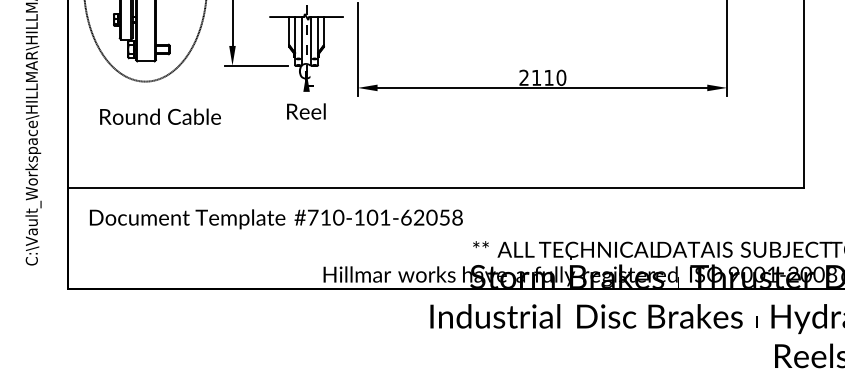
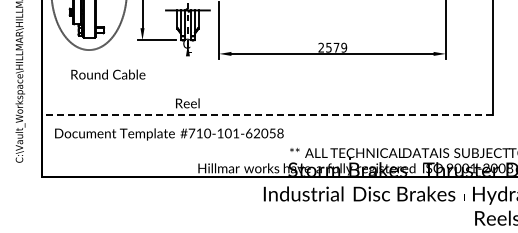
text: (548, 77) -> (336, 47), 2110 -> 2579
text: (305, 111) -> (187, 103), moved
text: (160, 116) -> (108, 74), moved
line: (436, 188) -> (267, 115), solid -> dashed

